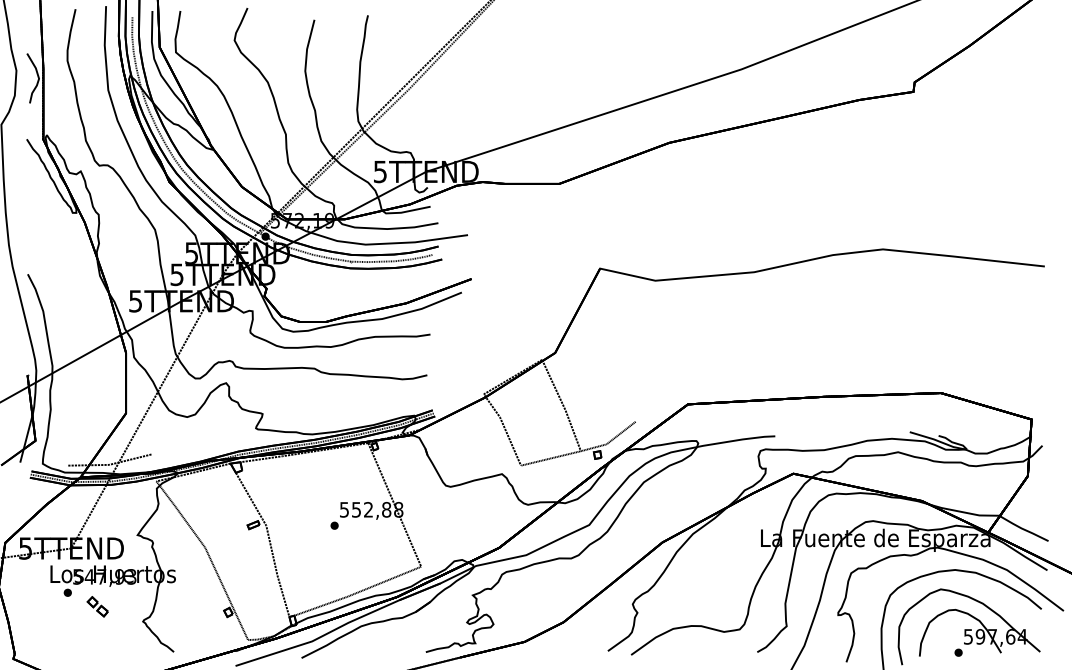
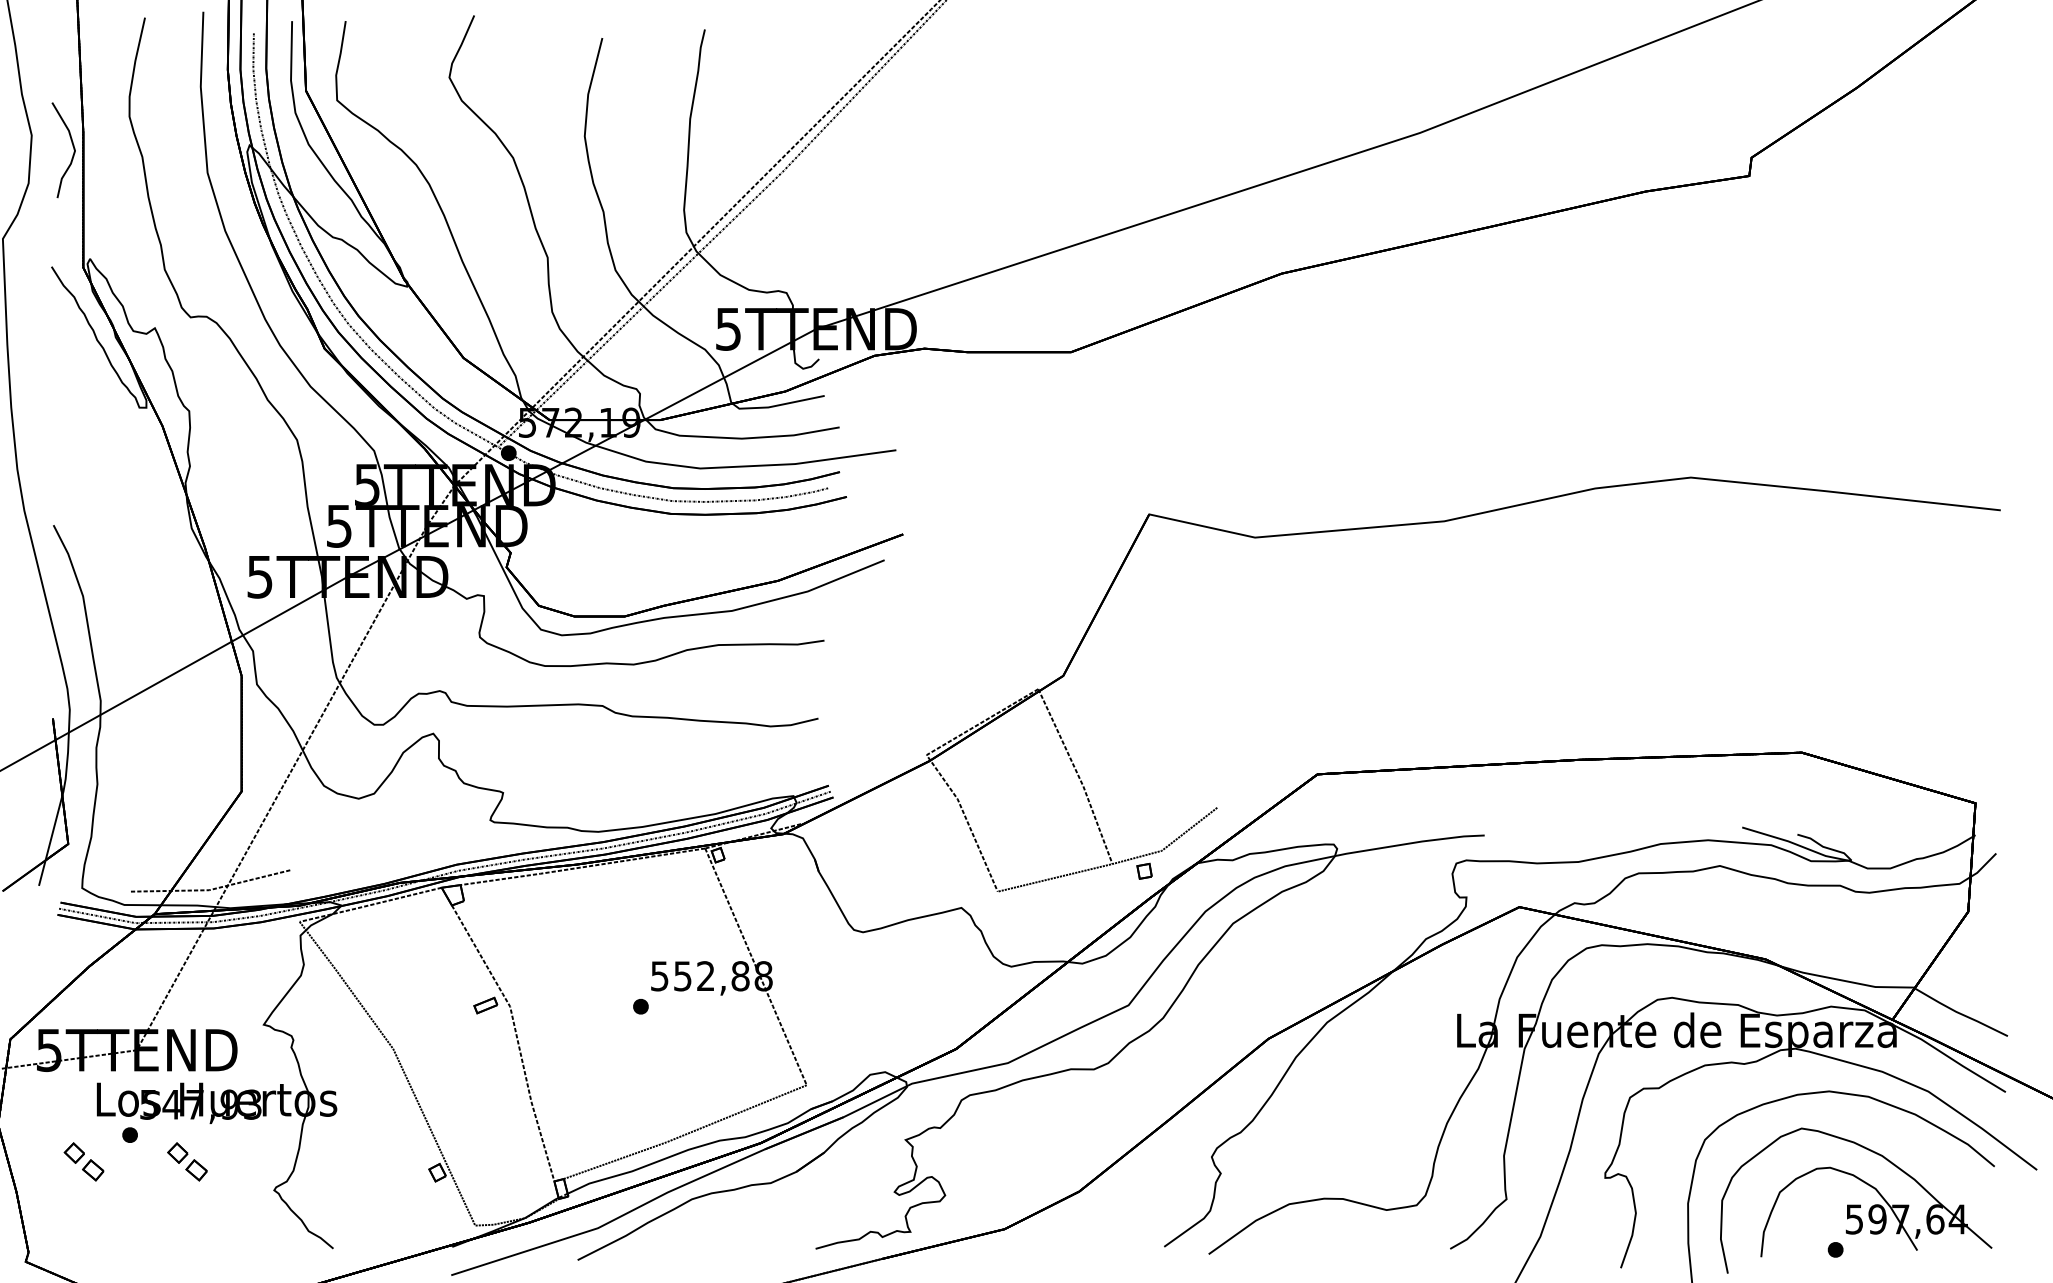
part: (43, 606) -> (83, 1161), added

